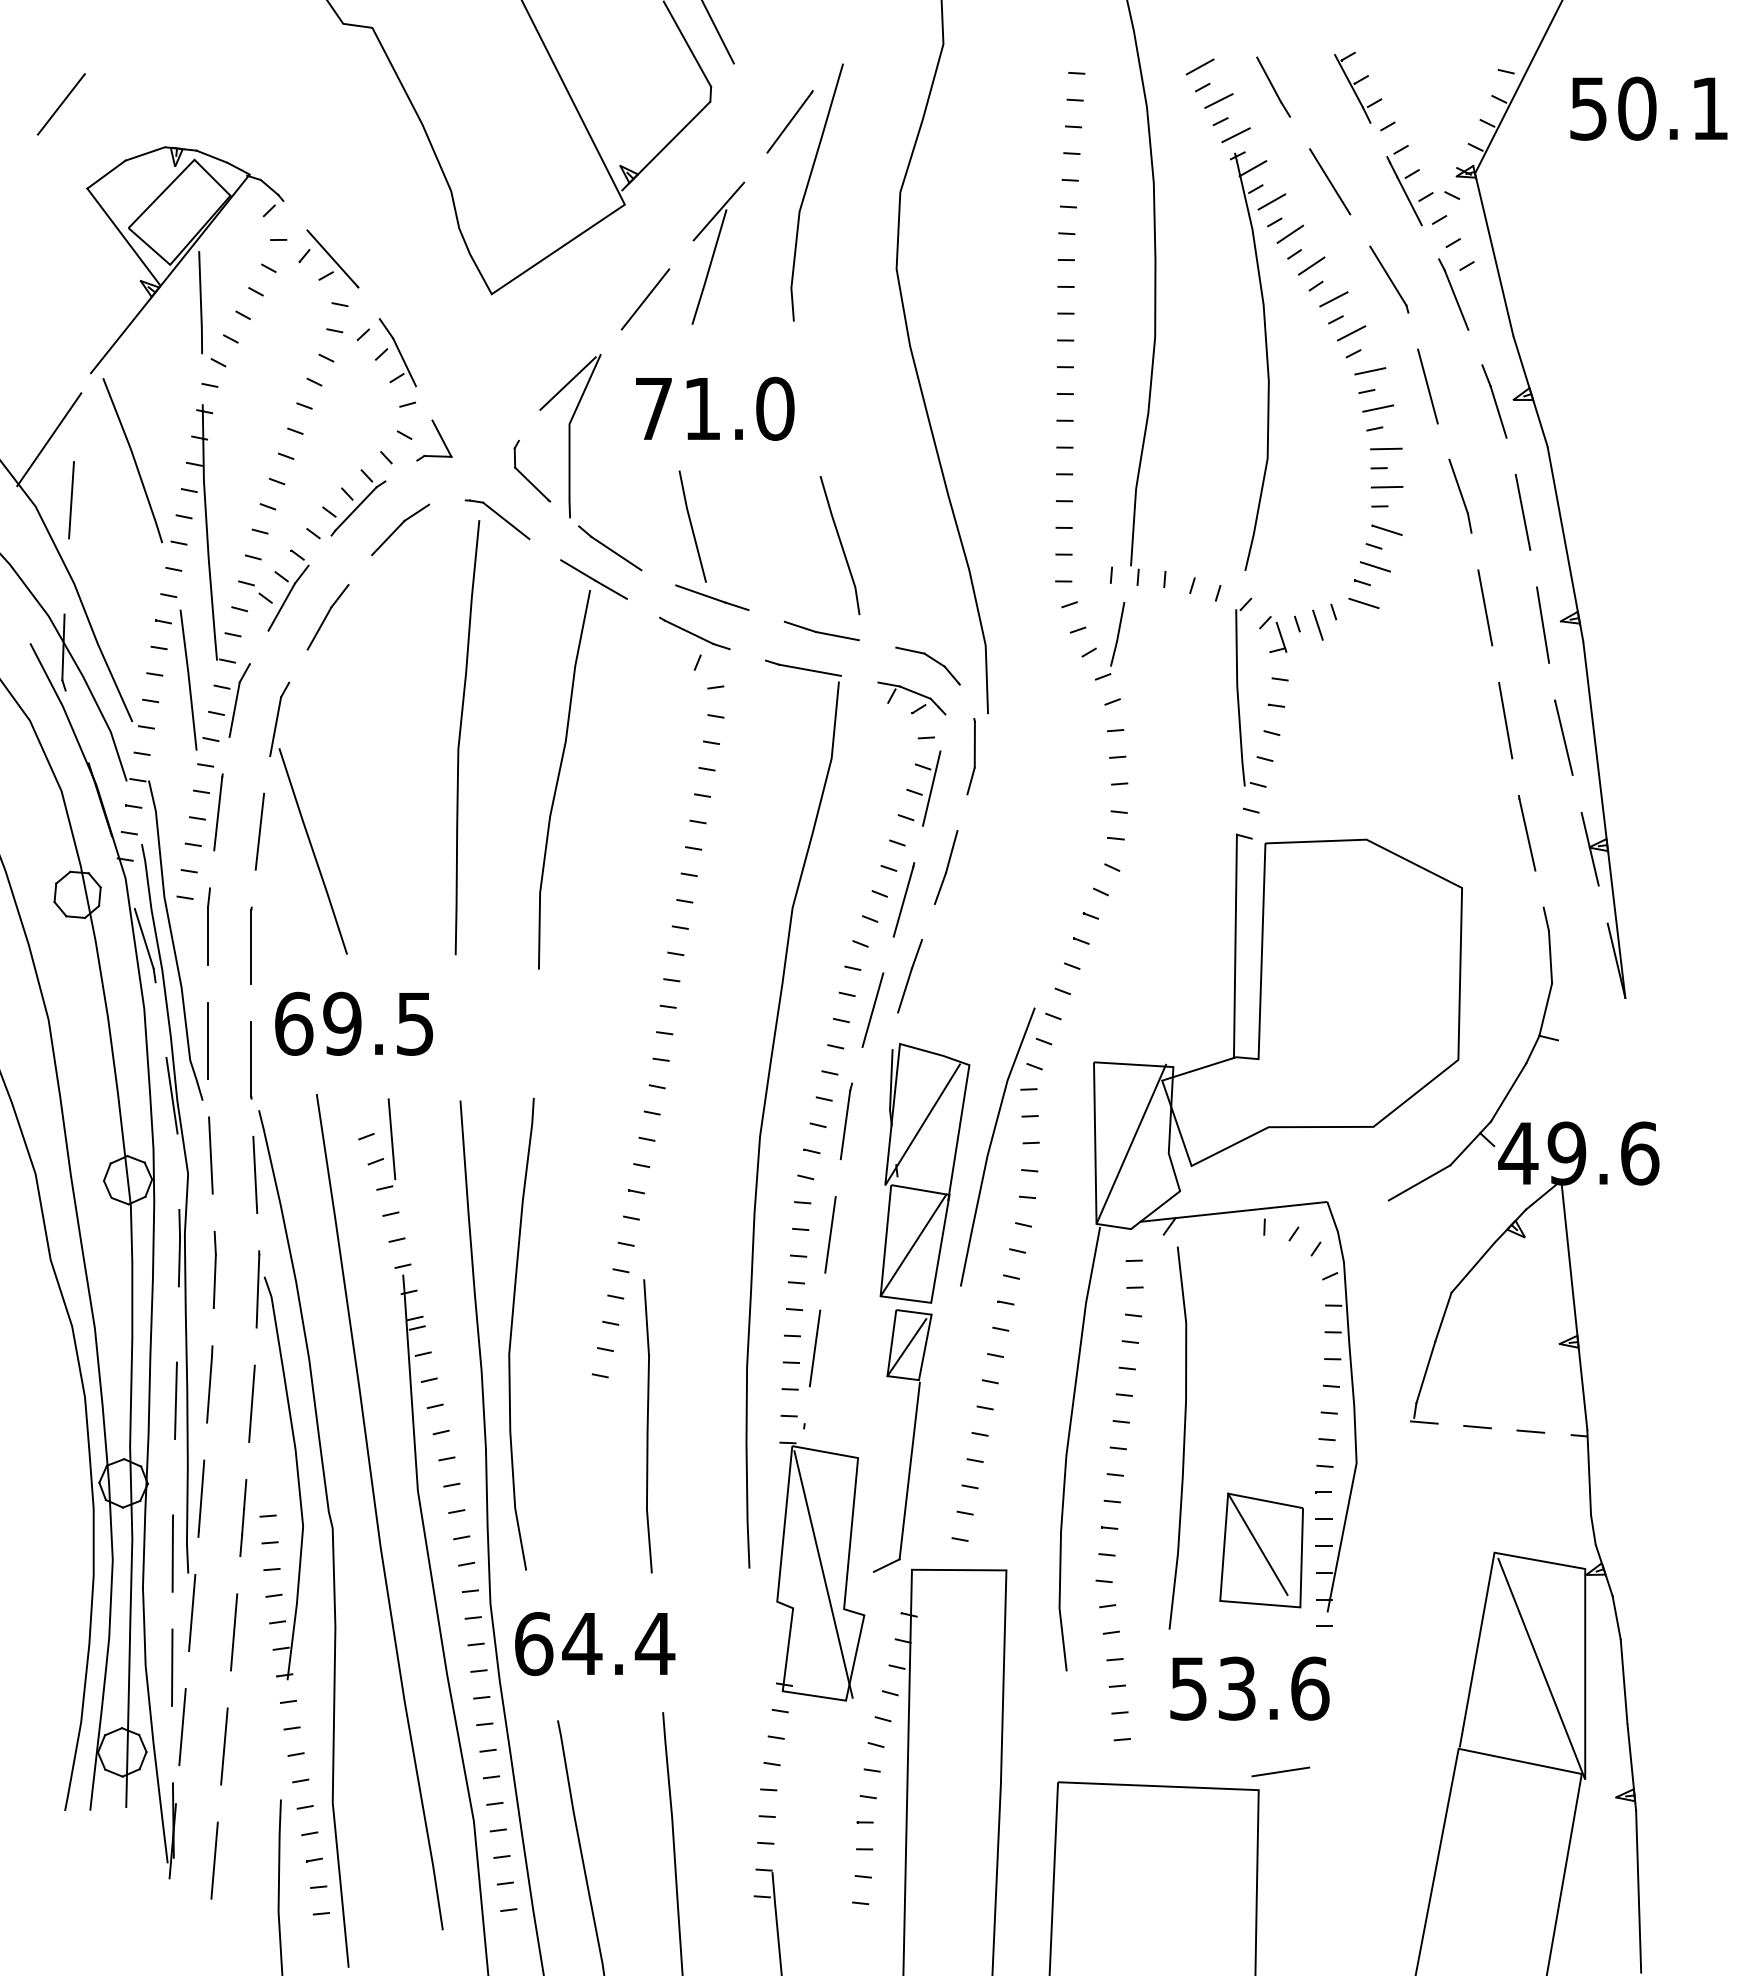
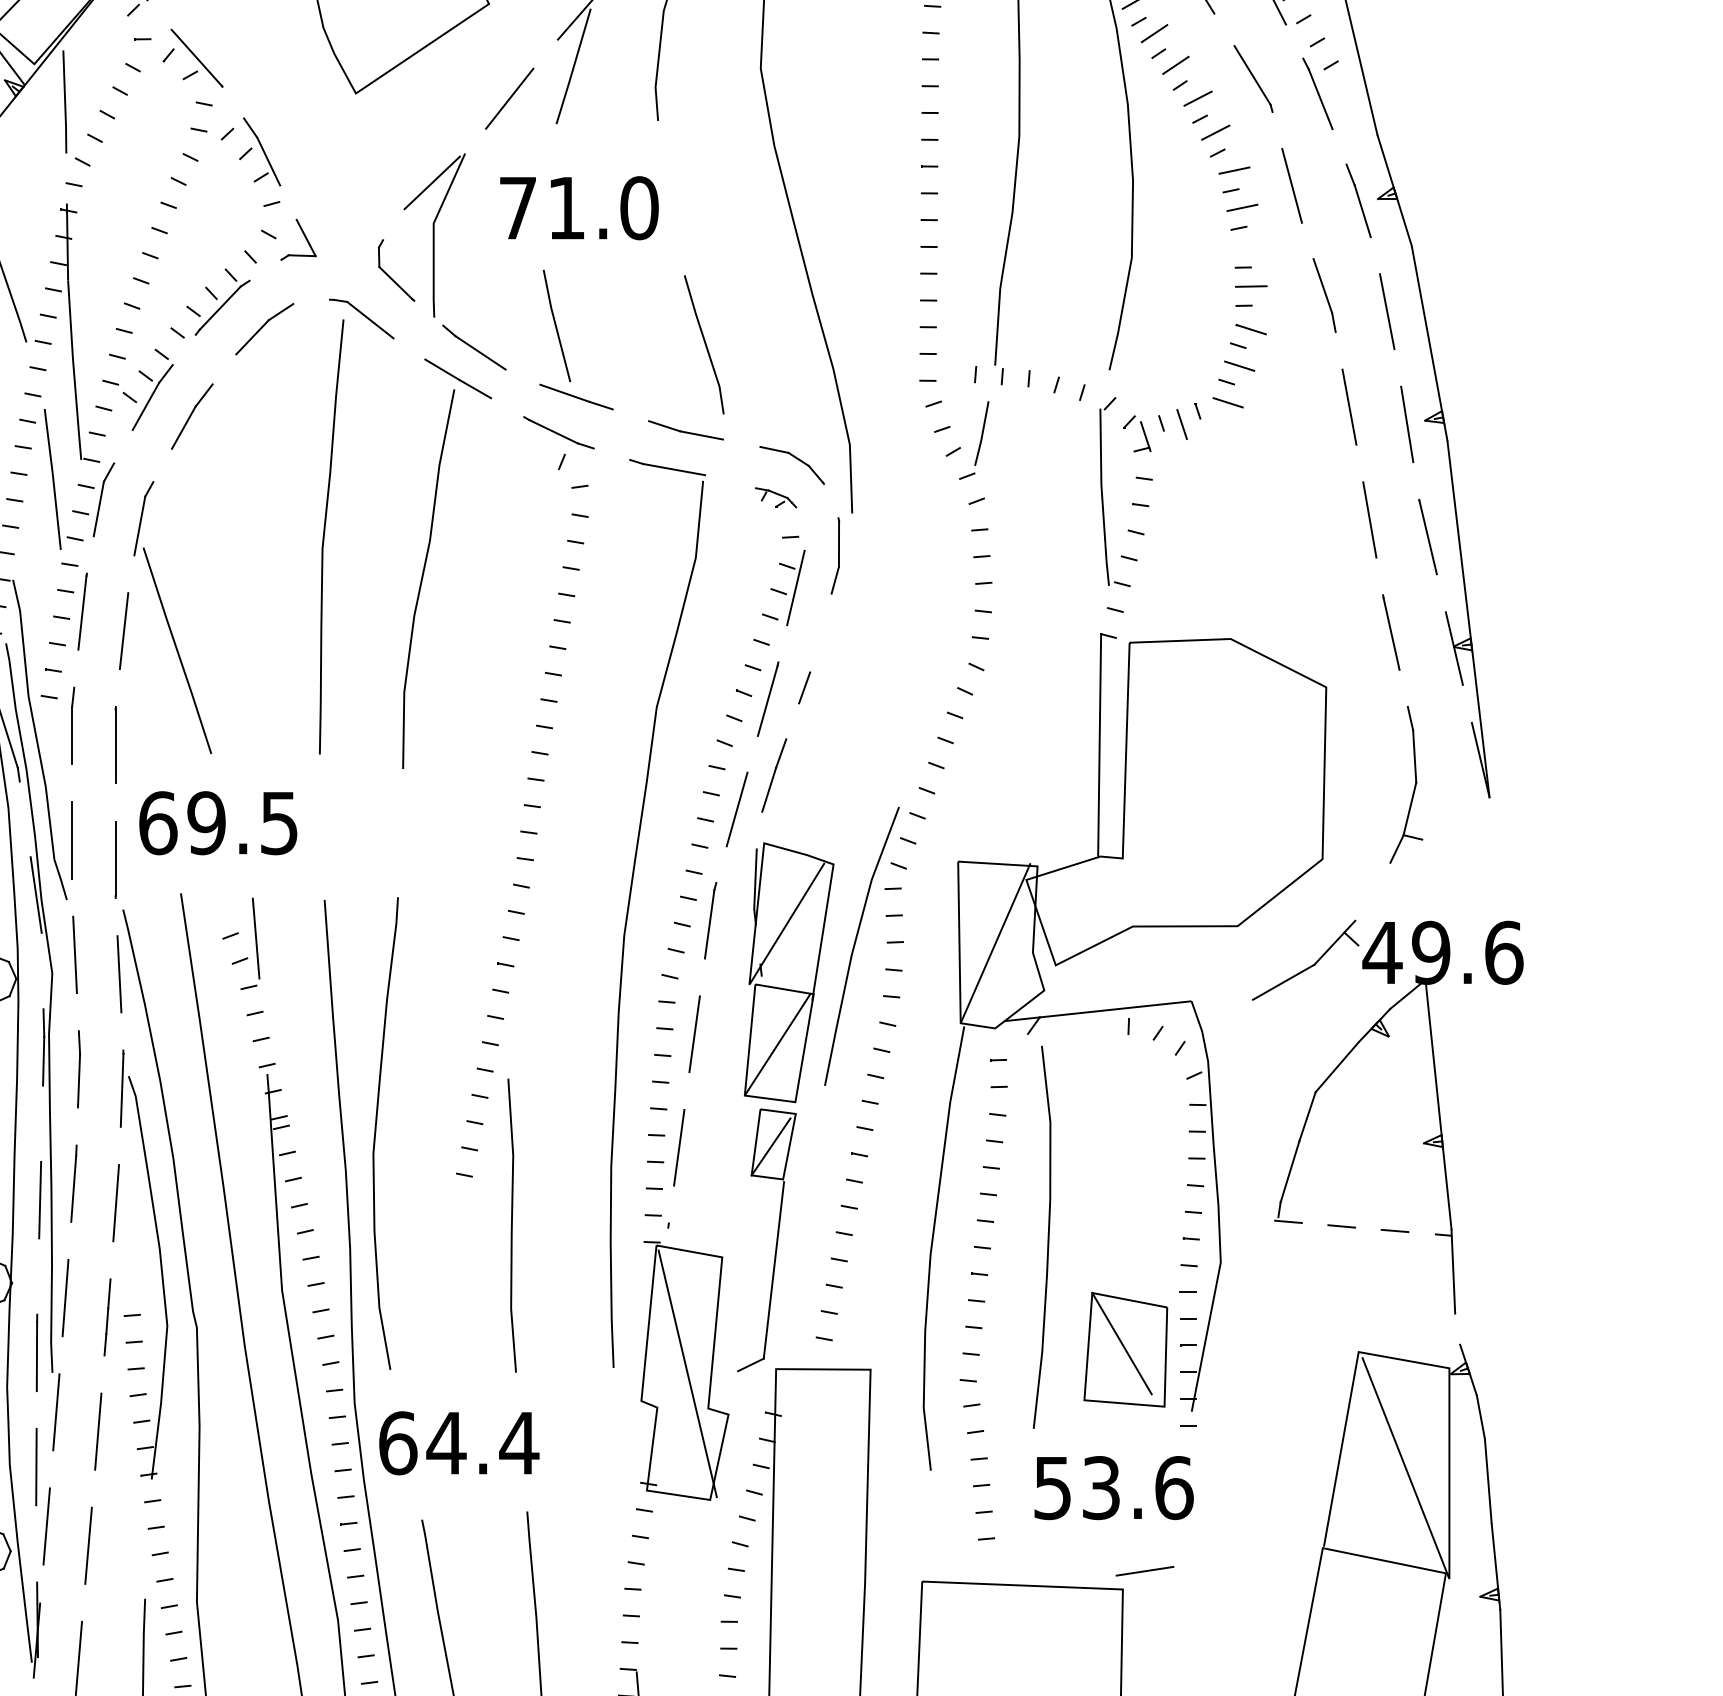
line: (1386, 448) -> (1250, 247), removed
part: (911, 698) -> (775, 497), size x0.6
line: (951, 852) -> (815, 651), removed
line: (1508, 1092) -> (1372, 891), removed
line: (1593, 1529) -> (1457, 1328), removed

